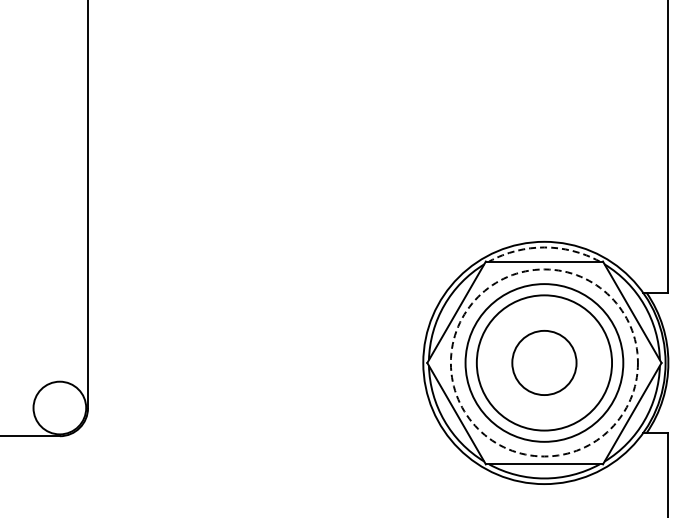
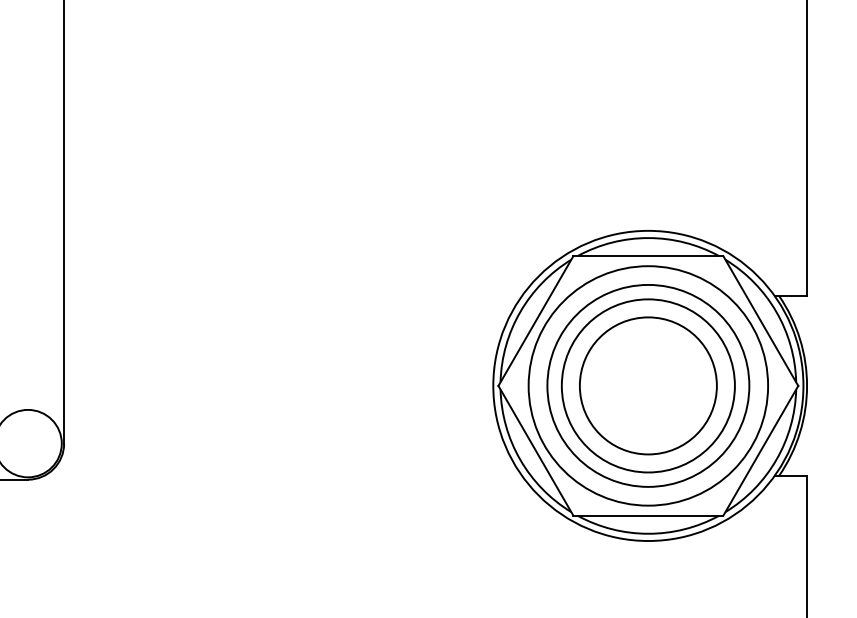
arc: (544, 247) -> (648, 238), dashed -> solid
circle: (543, 362) -> (647, 385), dashed -> solid
circle: (543, 362) -> (647, 385), size x1.67

